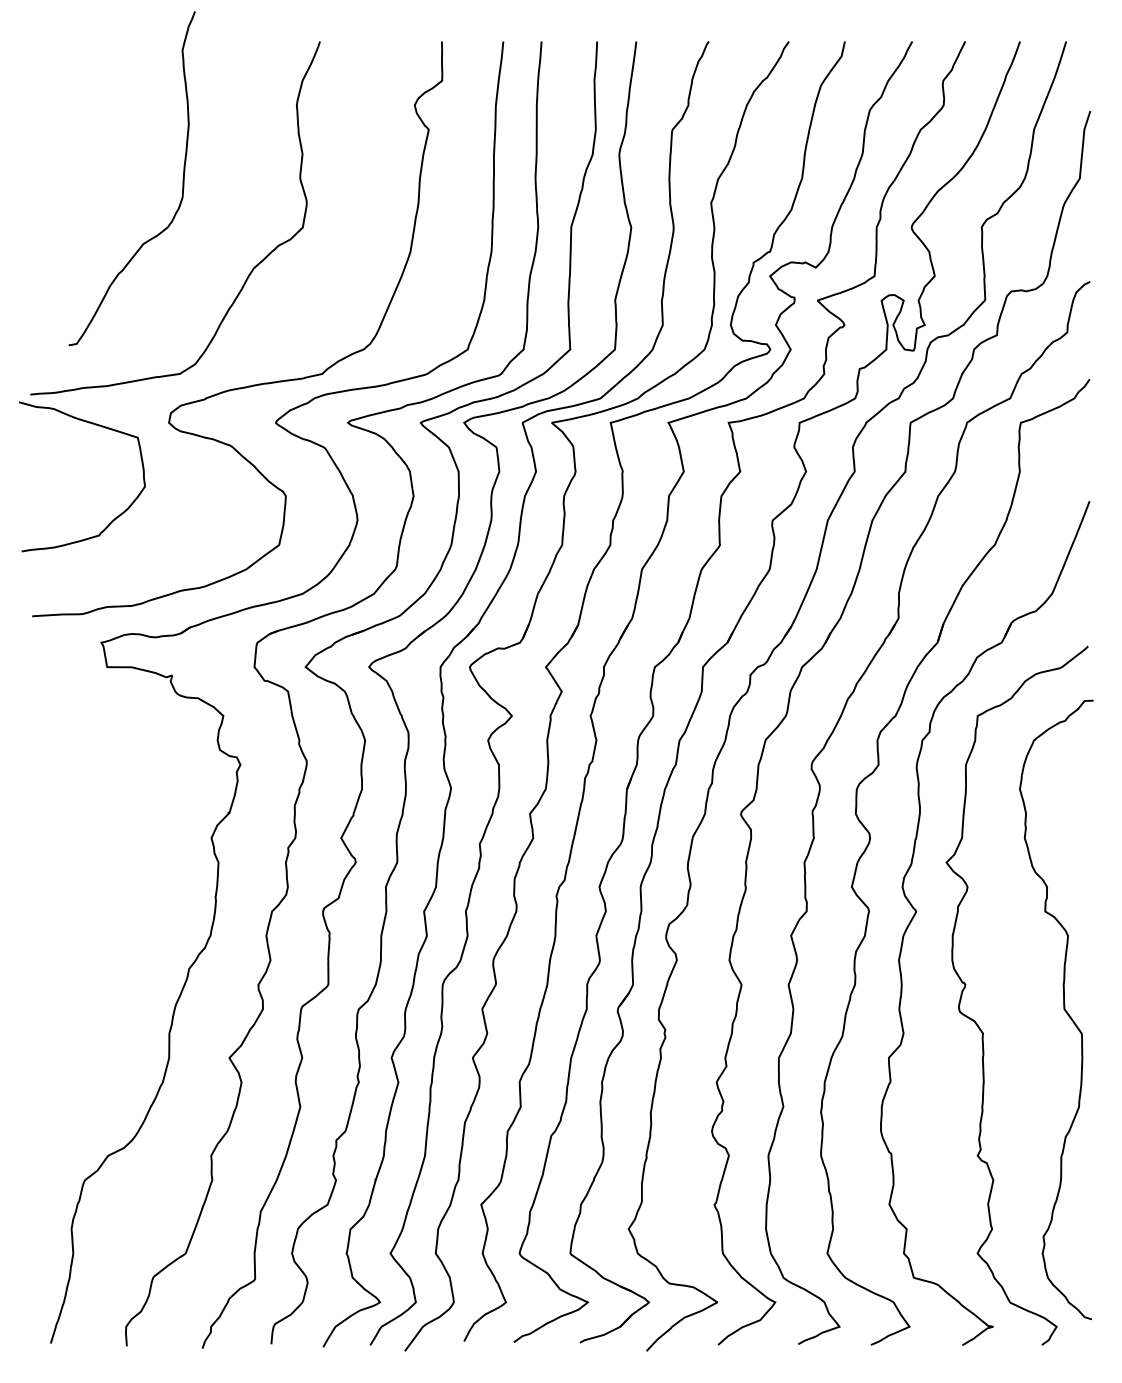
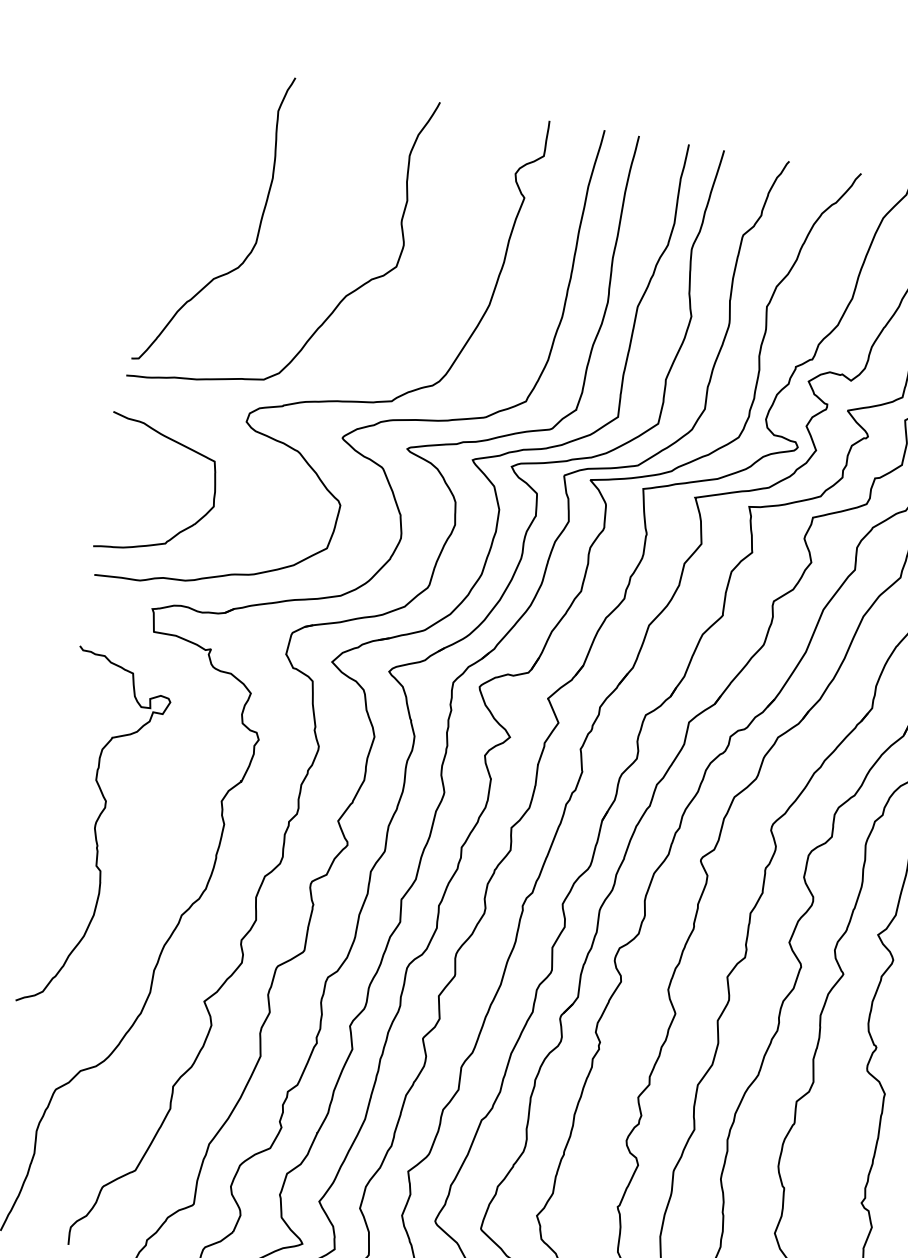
curve: (182, 178) -> (258, 225), moved
curve: (98, 426) -> (181, 445), moved
curve: (80, 893) -> (95, 831), added

